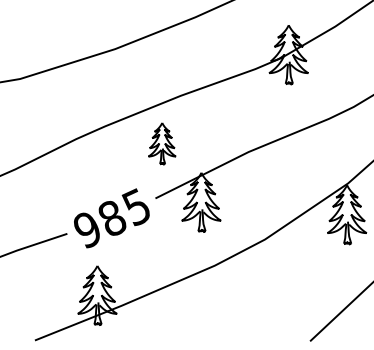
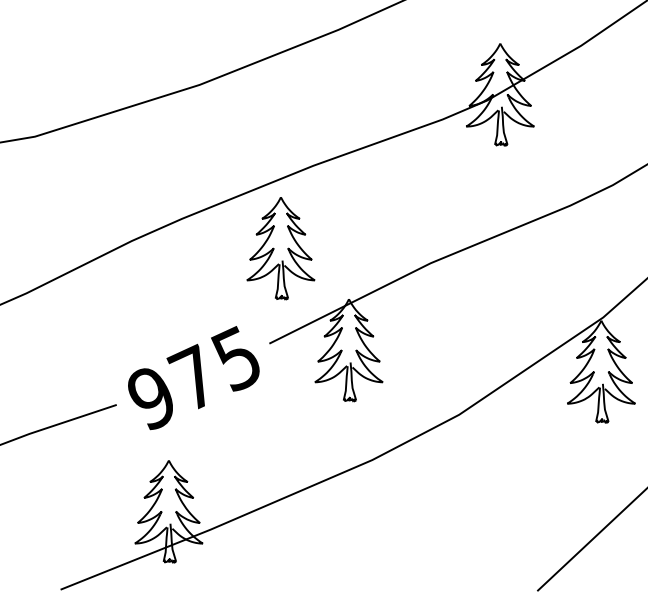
part: (162, 143) -> (281, 248), size x1.43
text: (111, 217) -> (193, 376), 985 -> 975

